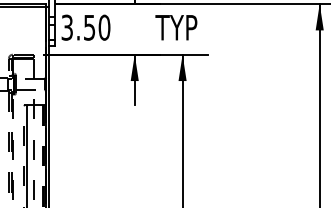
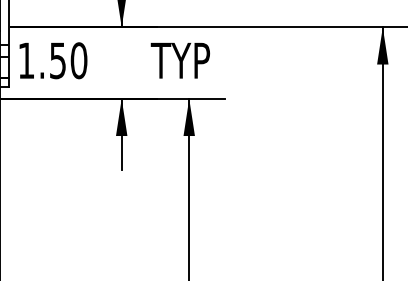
text: (66, 27) -> (25, 60), 3.50 -> 1.50

